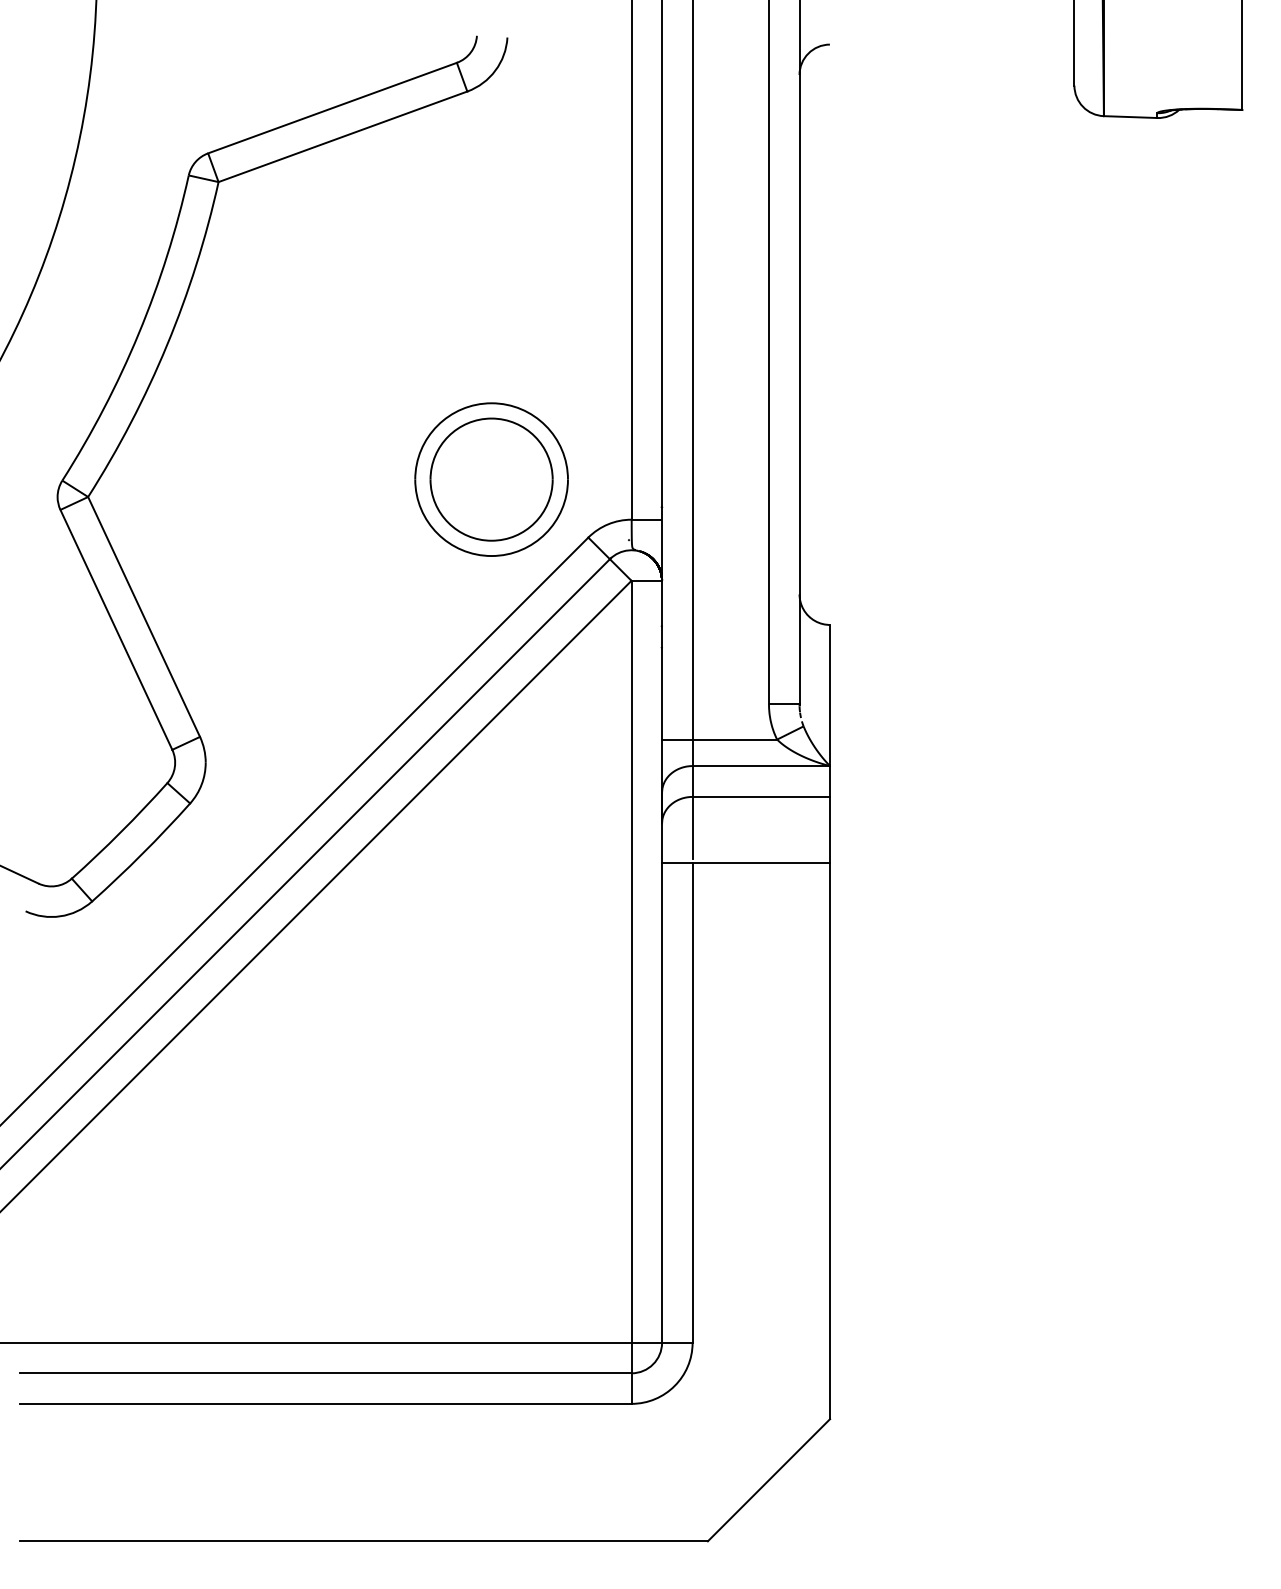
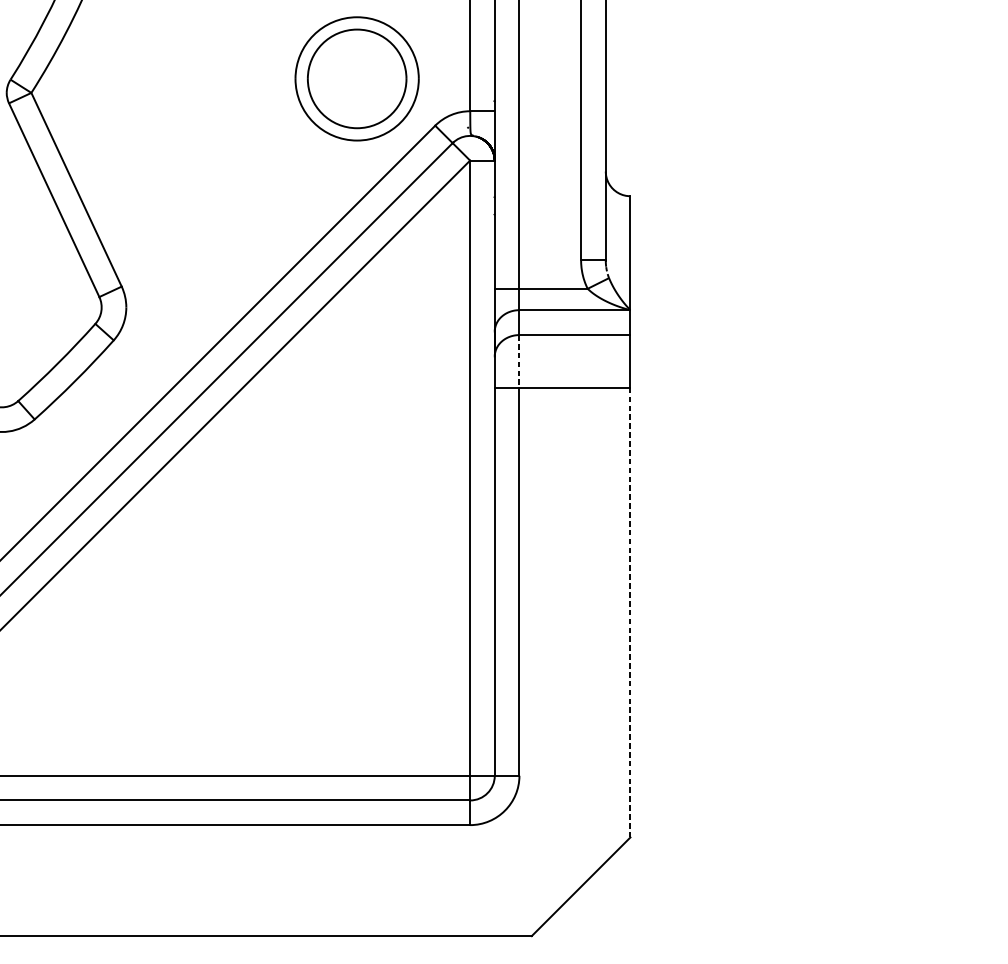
line: (692, 828) -> (519, 360), solid -> dashed
line: (830, 1140) -> (630, 612), solid -> dashed

